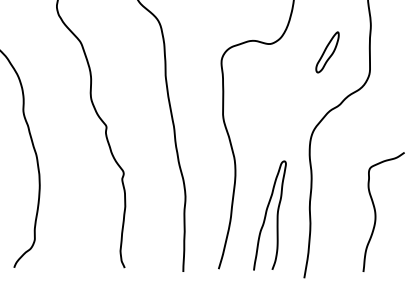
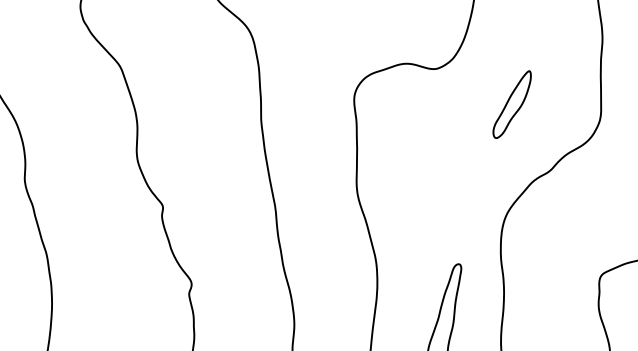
part: (327, 52) -> (512, 104), moved

